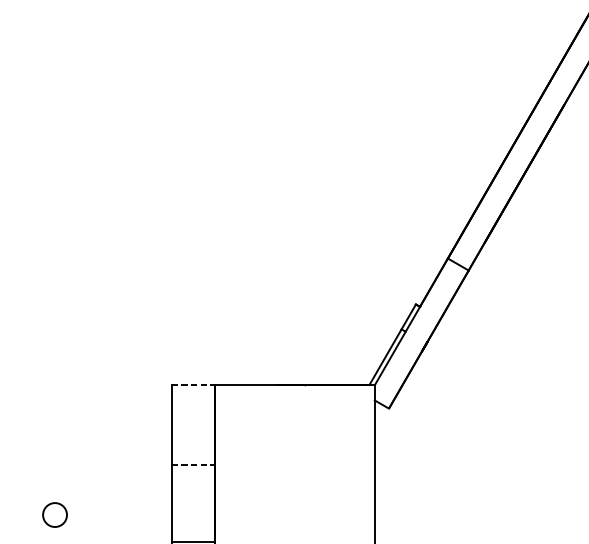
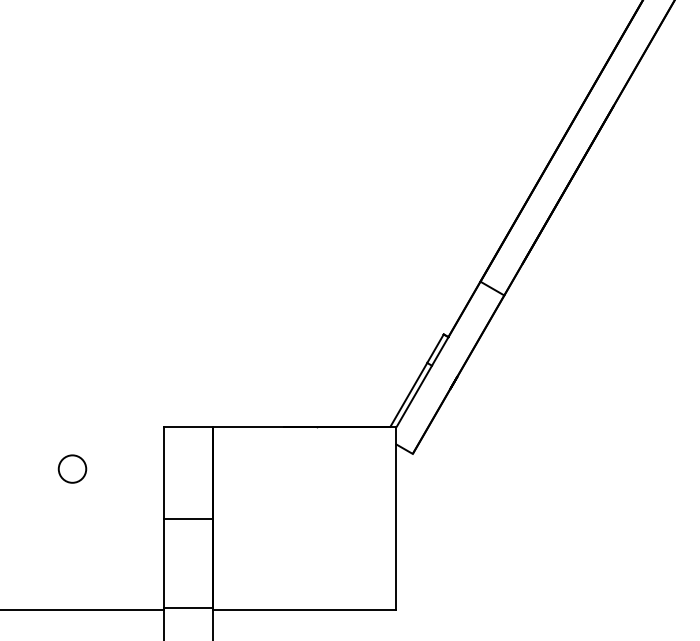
line: (193, 385) -> (188, 427), dashed -> solid
line: (193, 464) -> (188, 518), dashed -> solid
circle: (55, 514) -> (72, 468), moved

